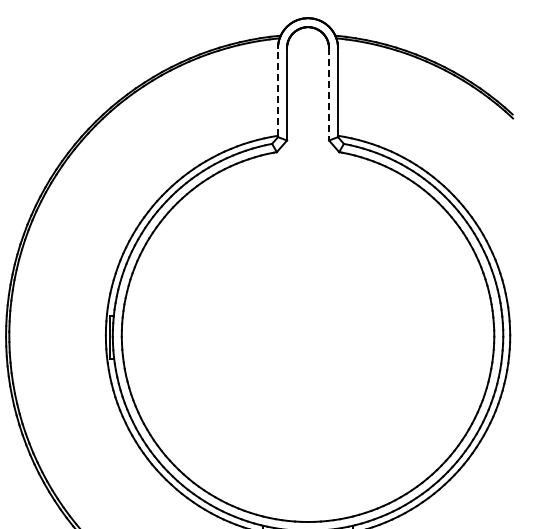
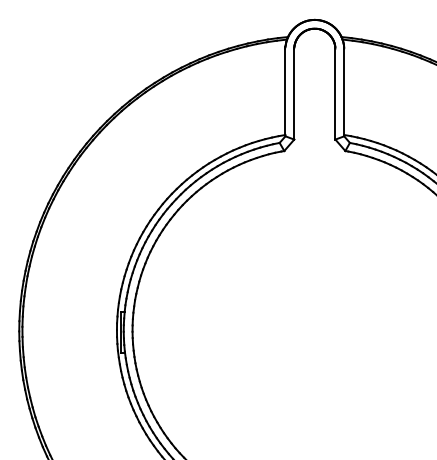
line: (278, 92) -> (285, 92), dashed -> solid
line: (329, 94) -> (335, 94), dashed -> solid

